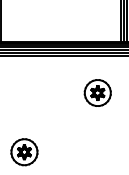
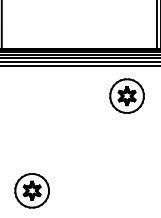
part: (97, 92) -> (126, 95), moved

